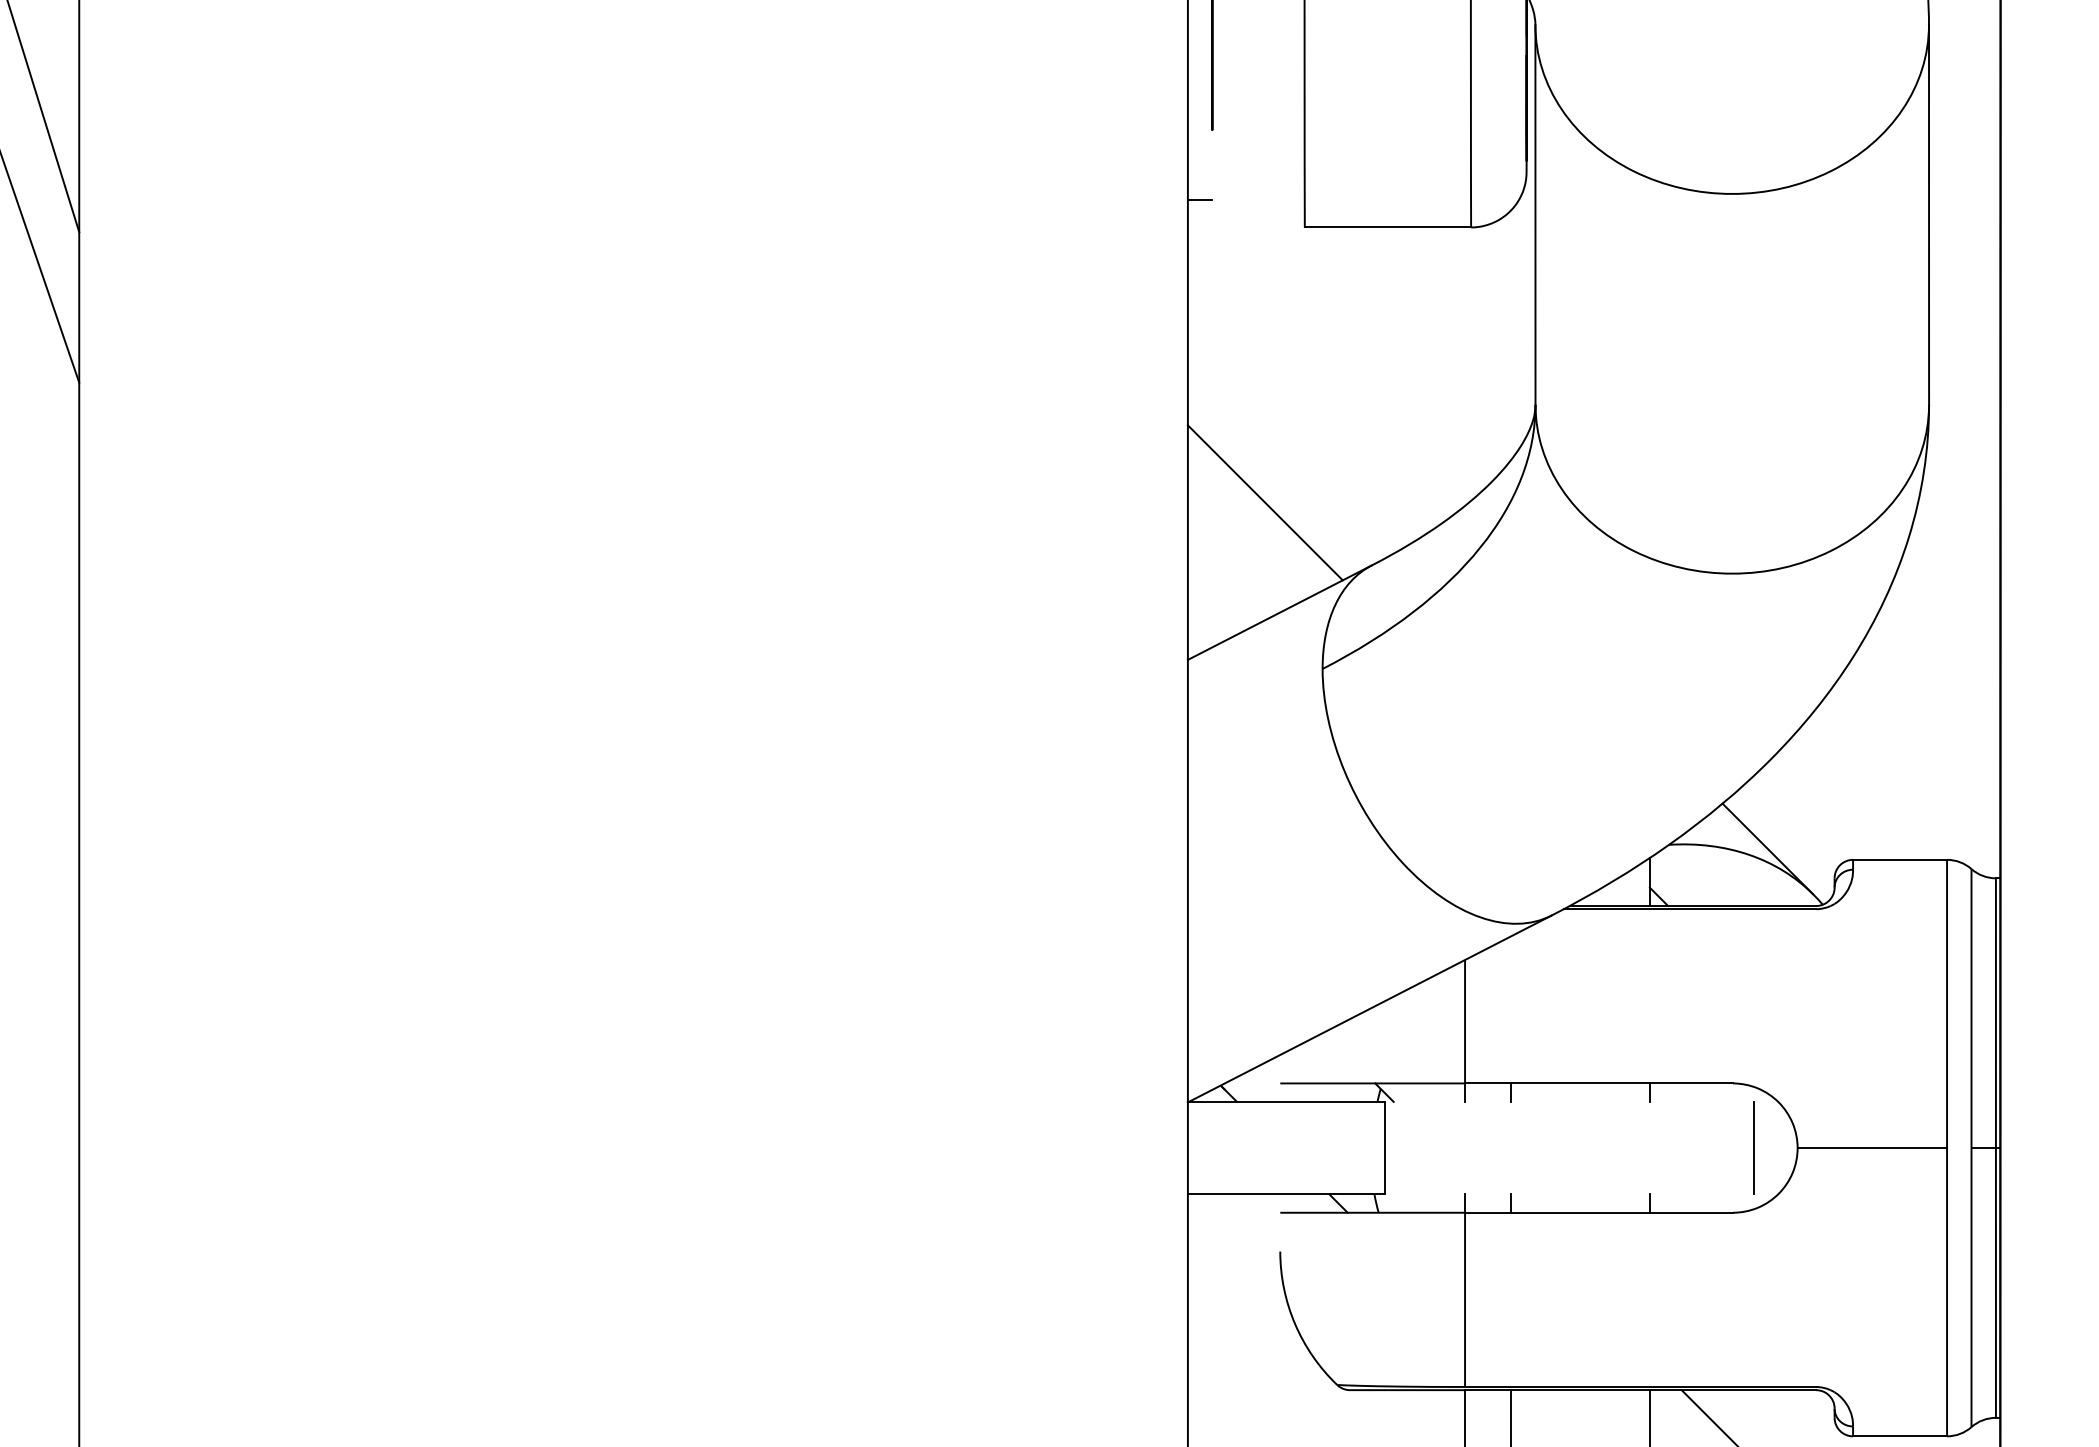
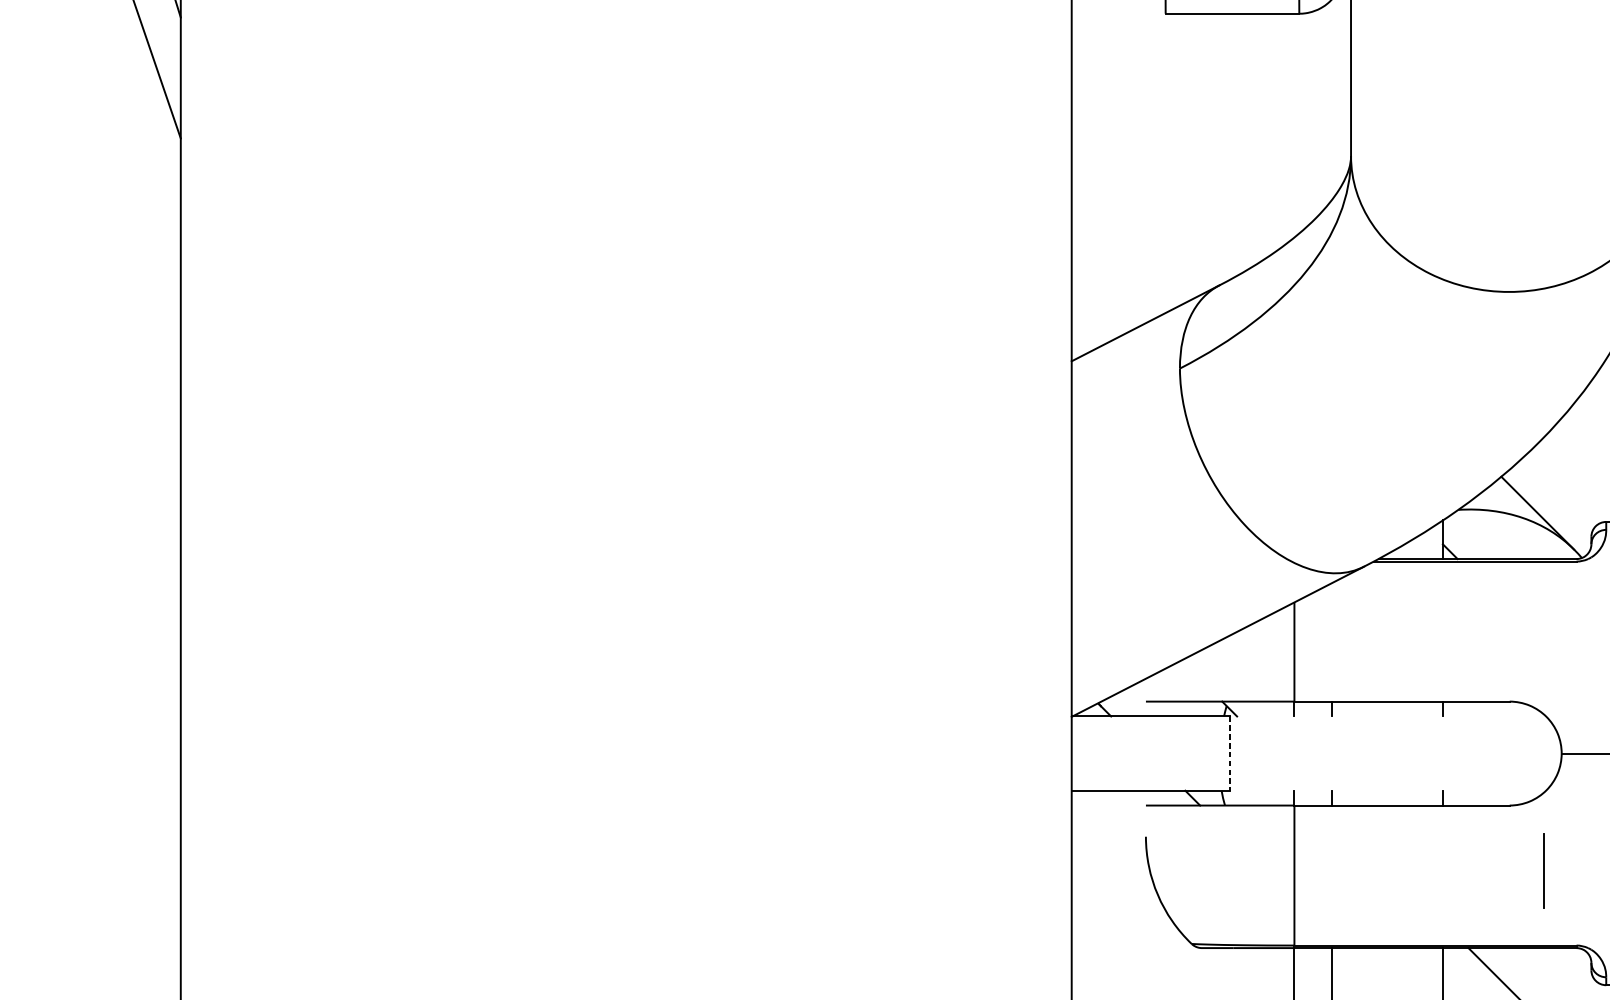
line: (1264, 502) -> (1133, 234), removed
line: (1753, 1147) -> (1543, 870), moved
line: (1384, 1148) -> (1229, 753), solid -> dashed

